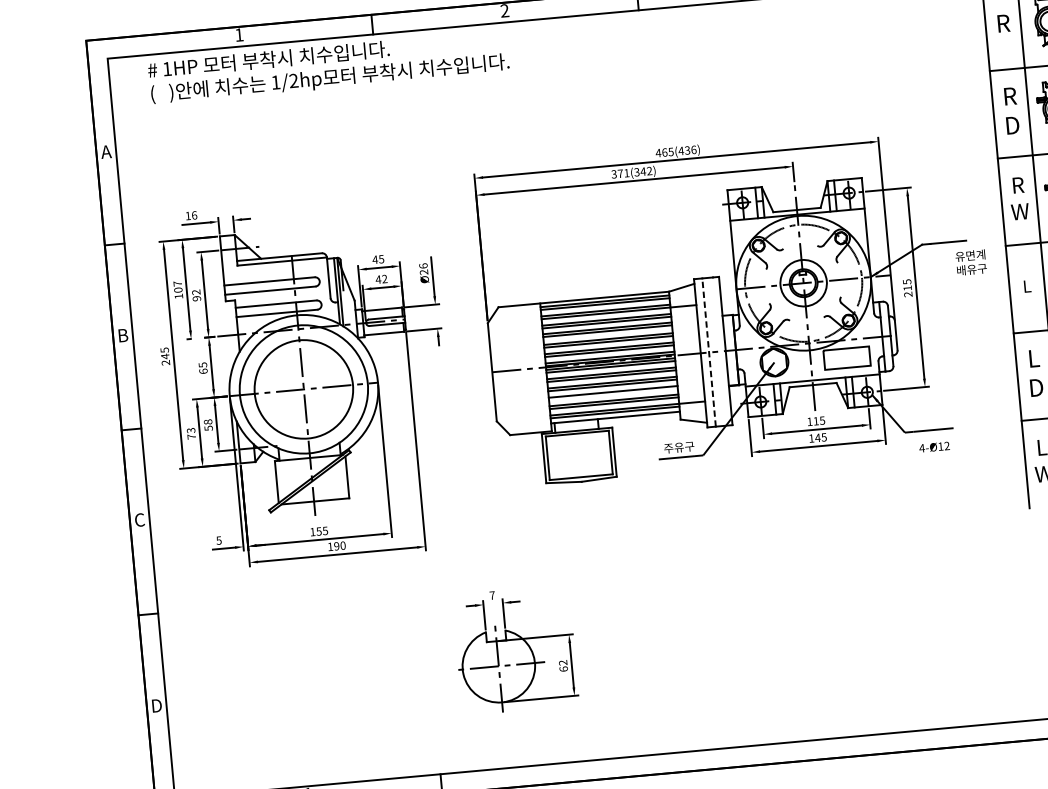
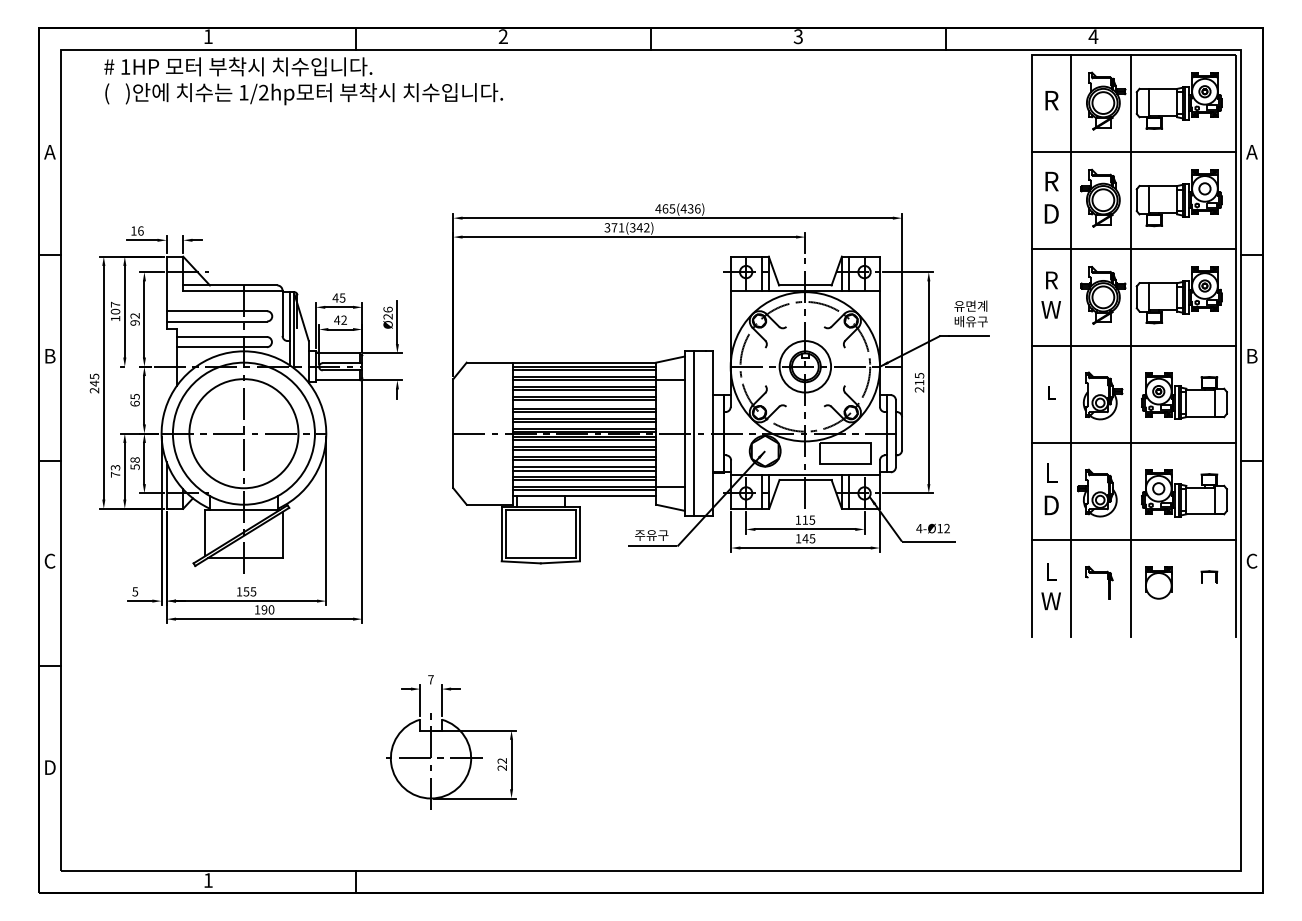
text: (970, 262) -> (970, 313), moved
line: (709, 352) -> (694, 433), dashed -> solid
line: (613, 394) -> (584, 470), added
text: (933, 447) -> (932, 528), moved
text: (563, 668) -> (501, 767), 62 -> 22

